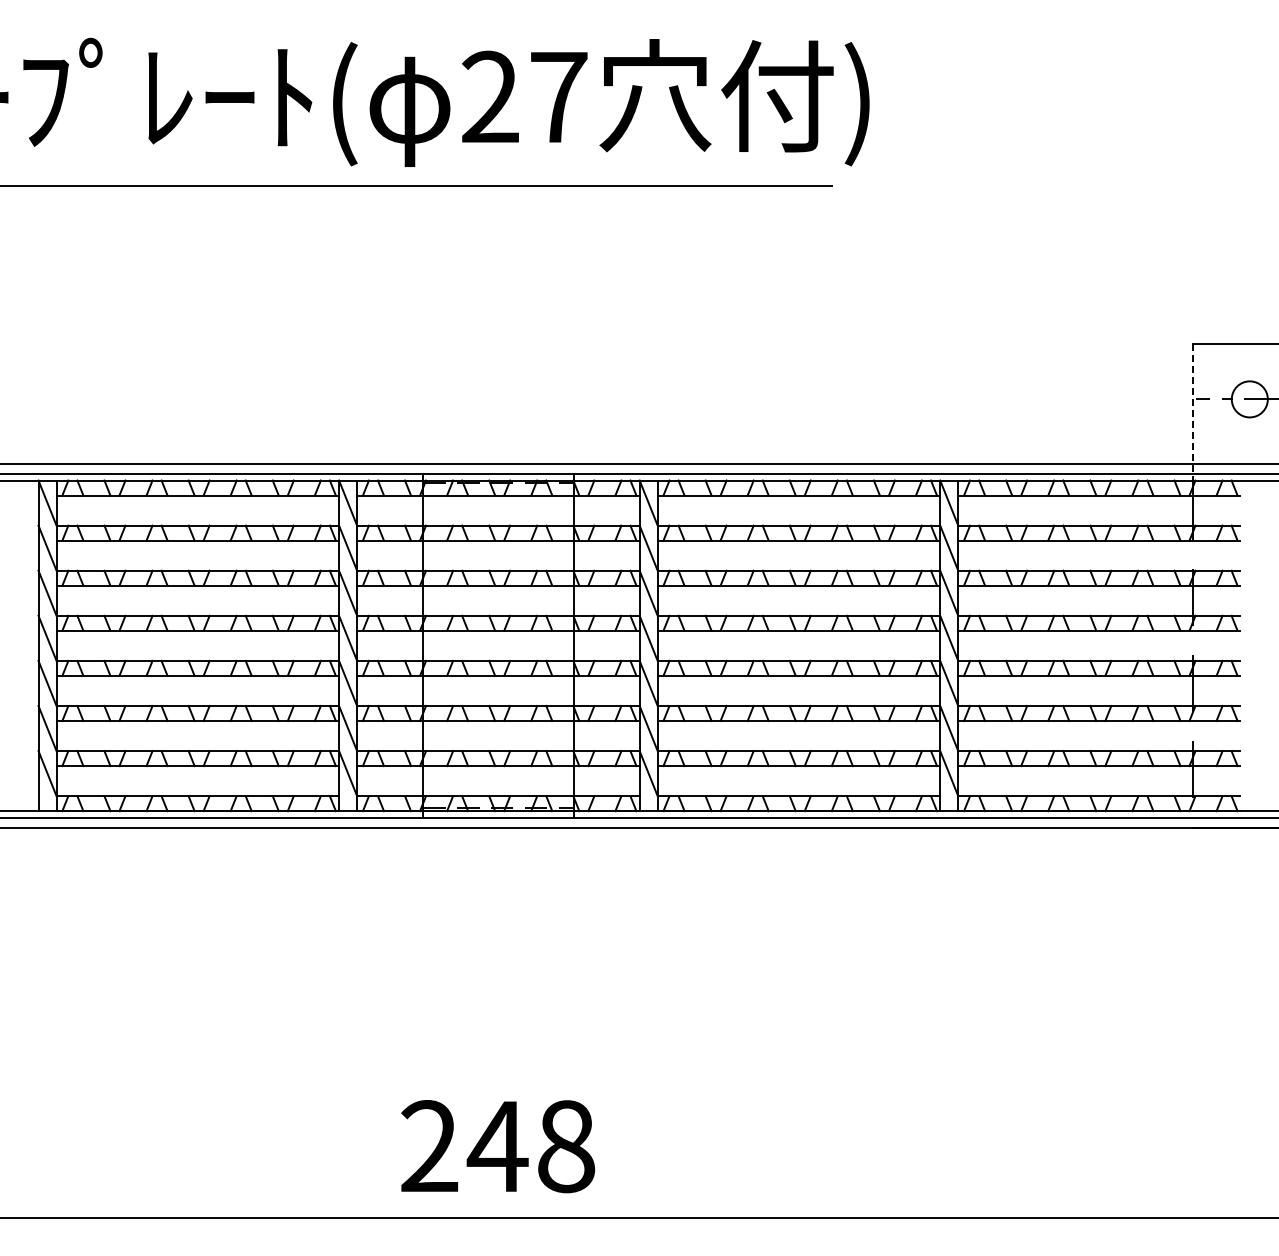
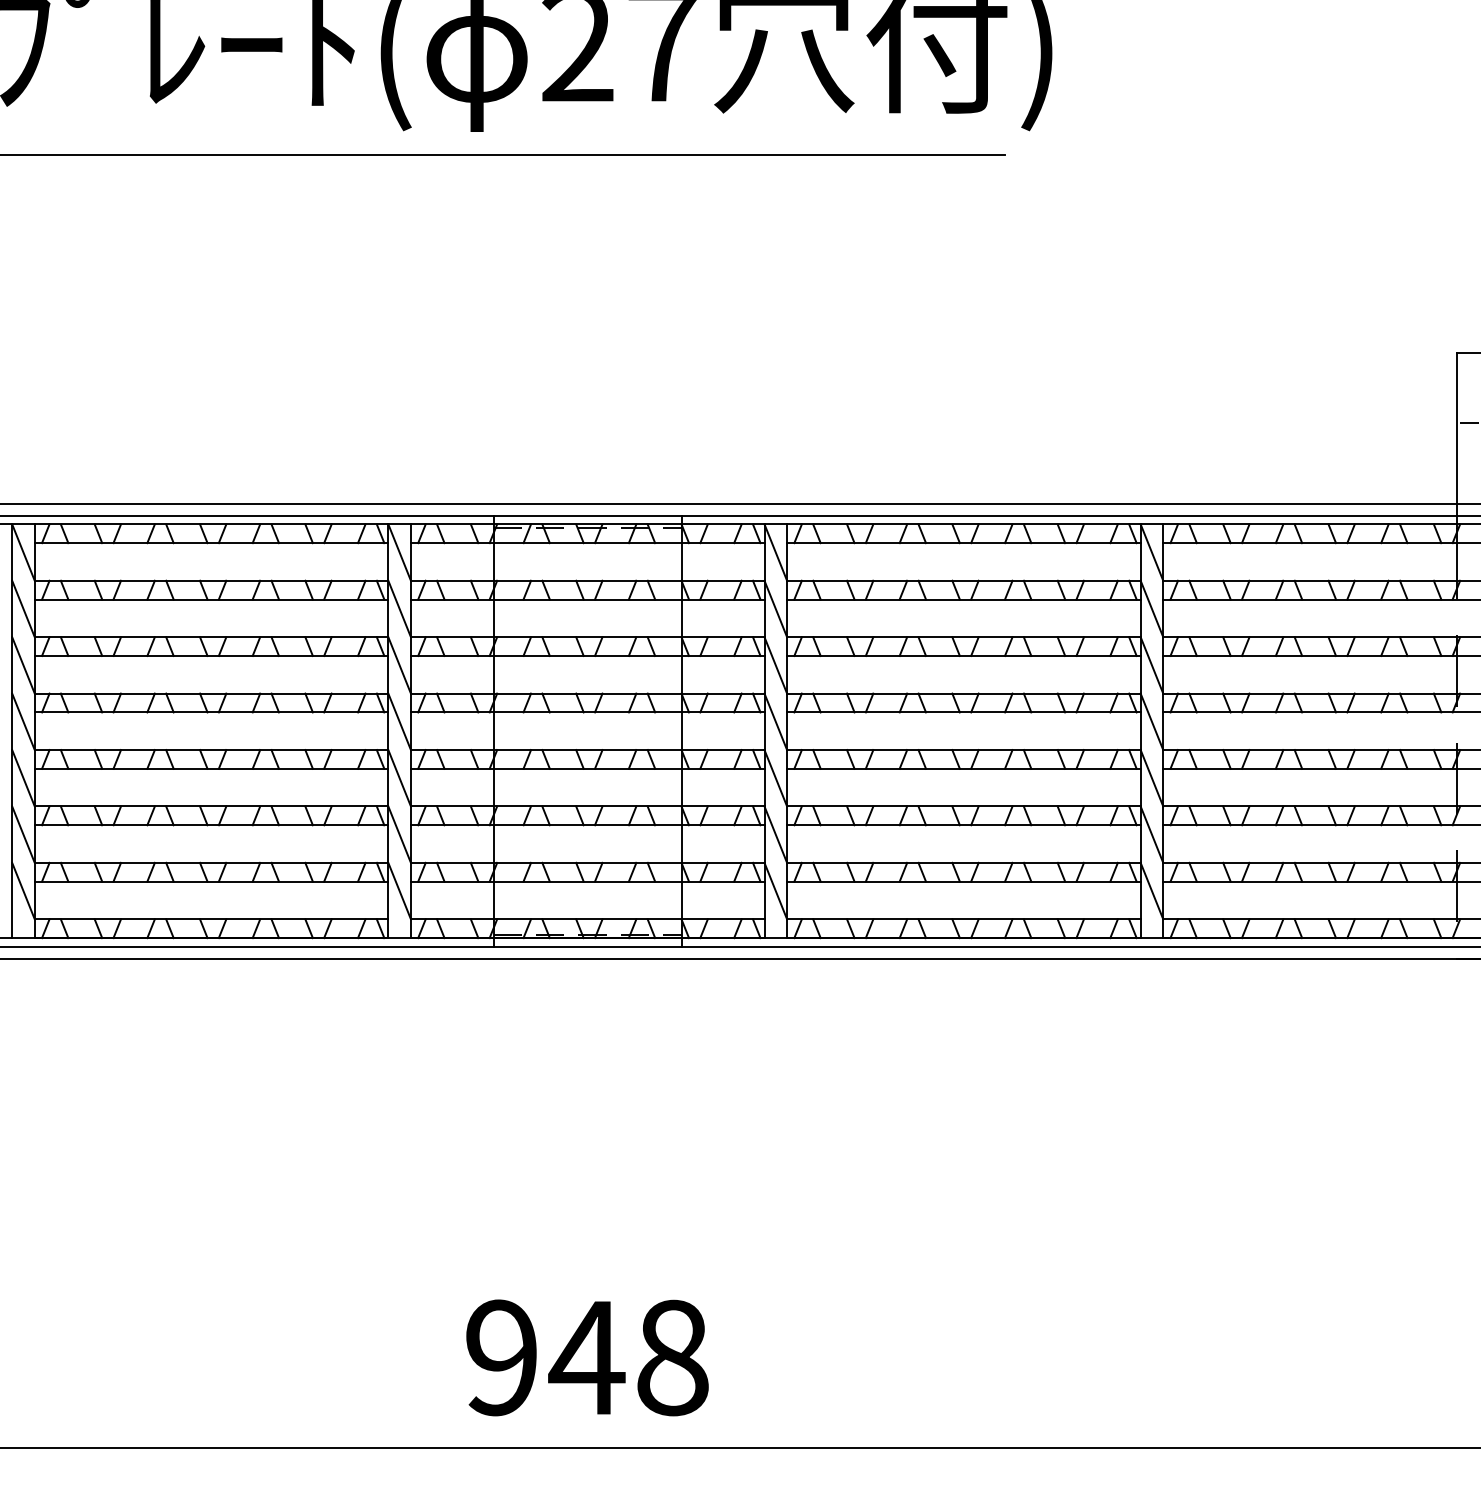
line: (1192, 413) -> (1456, 440), dashed -> solid
text: (429, 1146) -> (501, 1357), 248 -> 948

